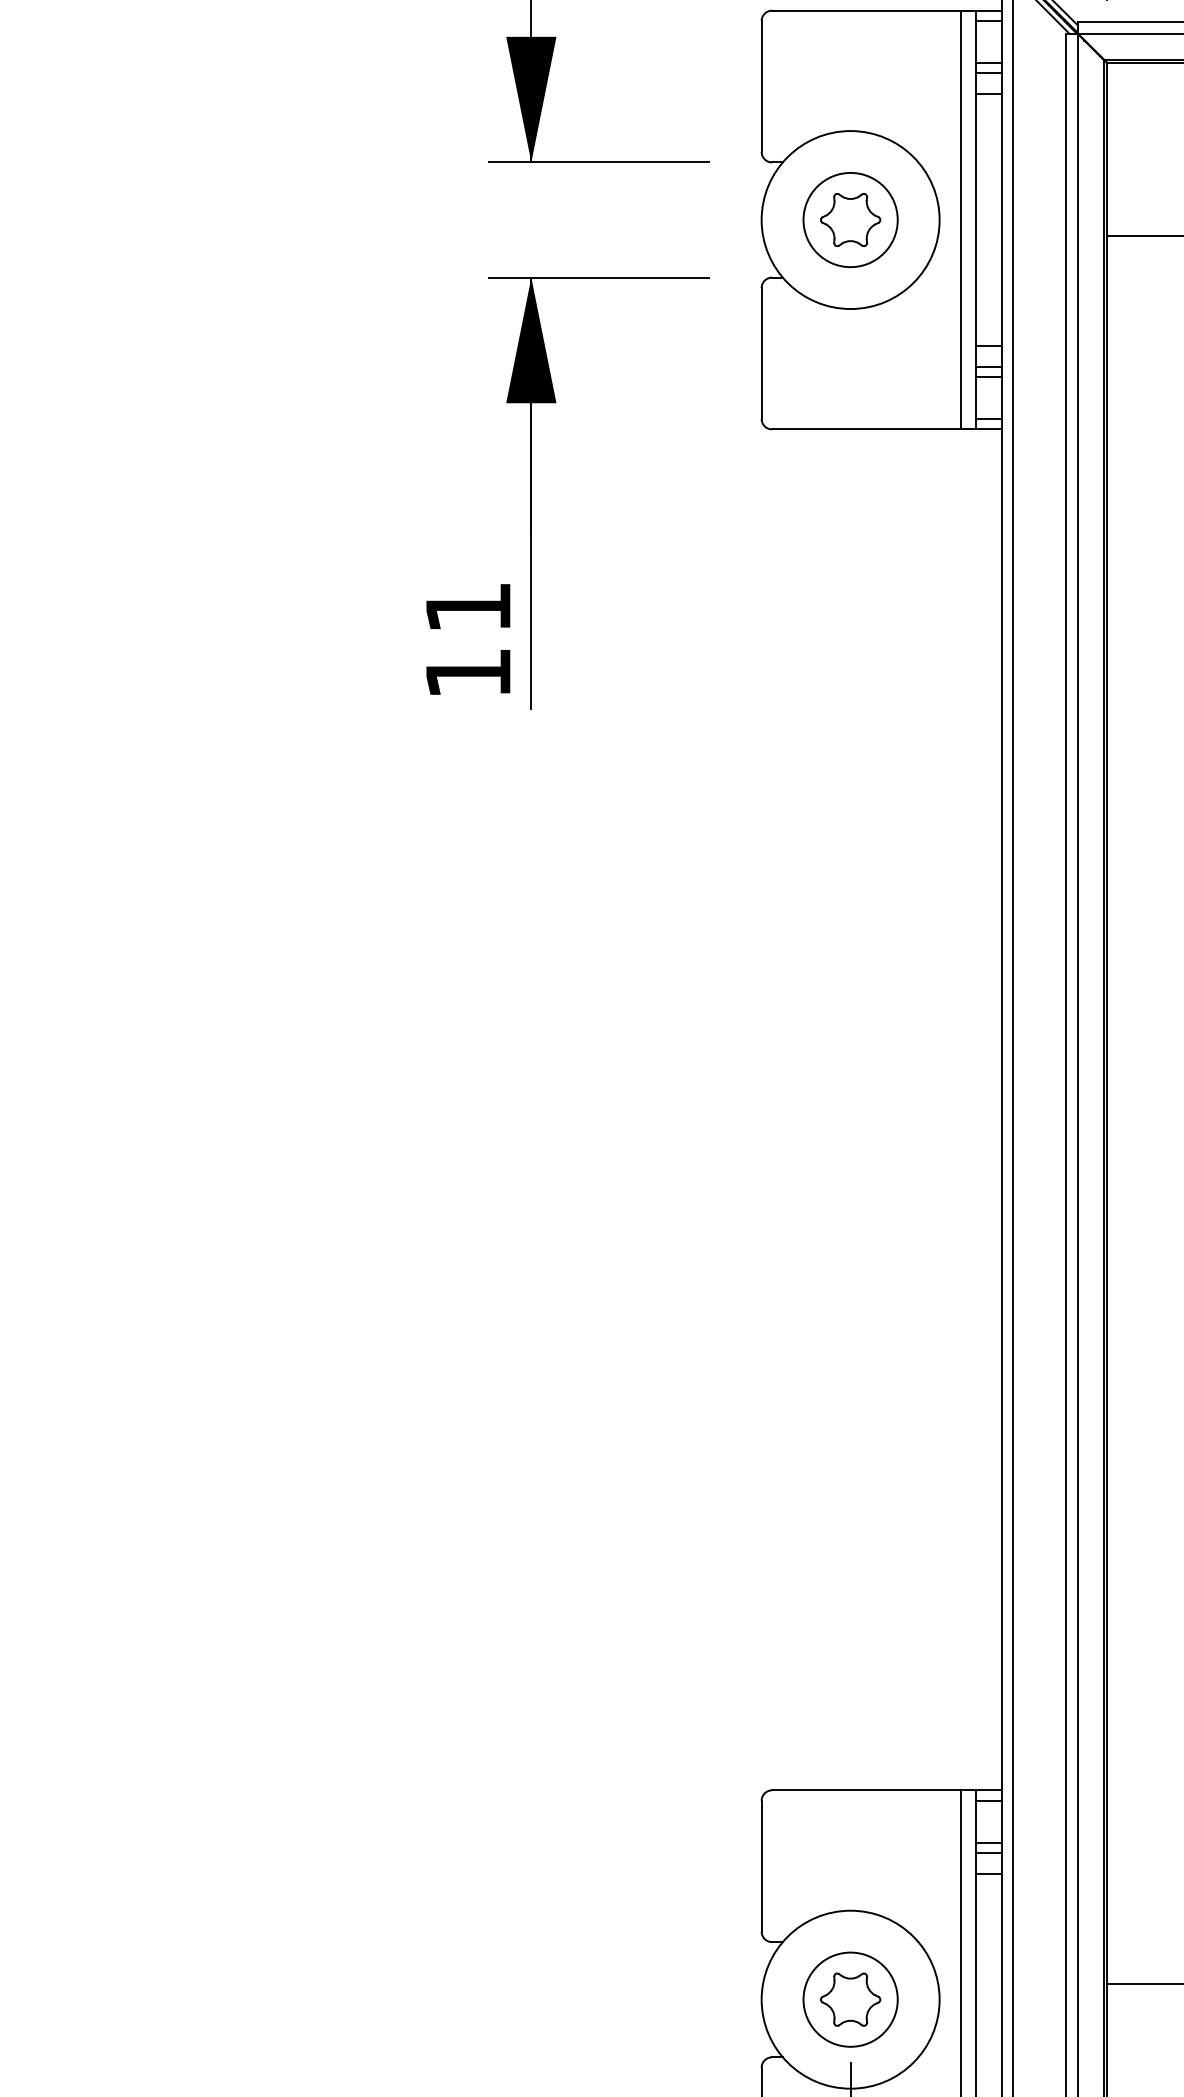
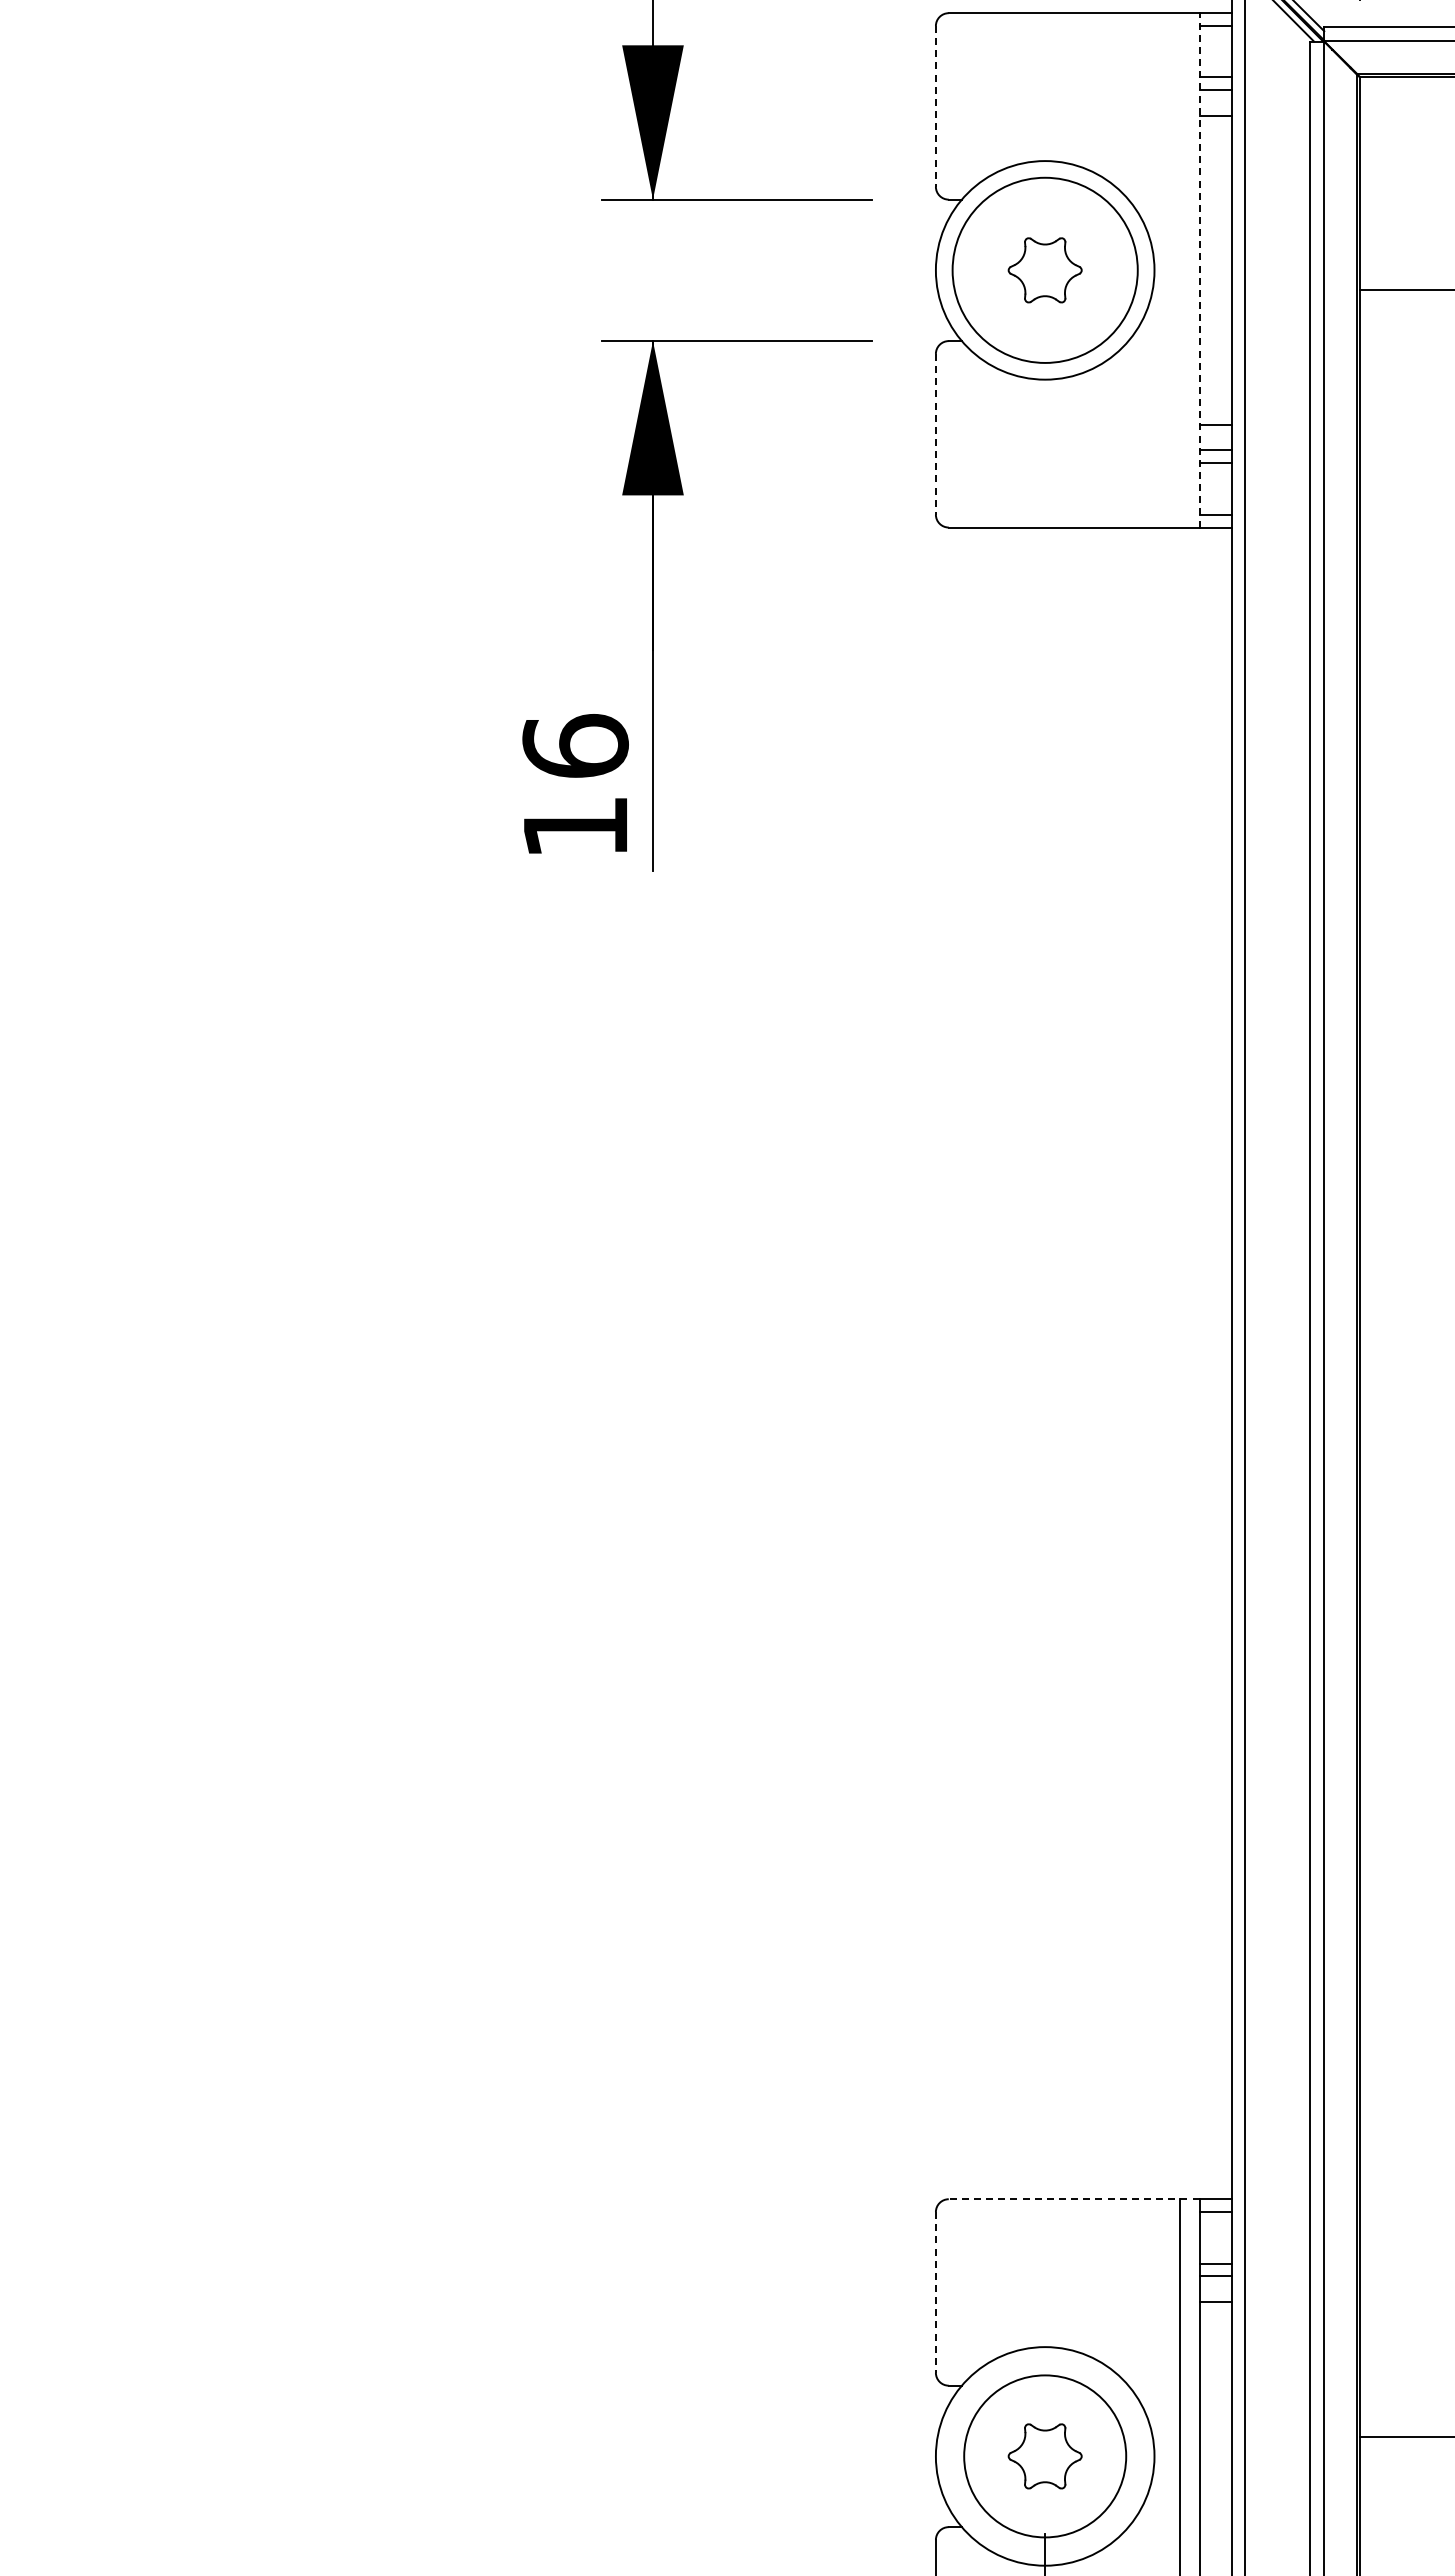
line: (761, 86) -> (935, 106), solid -> dashed
line: (976, 219) -> (1199, 269), solid -> dashed
circle: (850, 220) -> (1045, 270), size x1.6
line: (960, 220) -> (1180, 270), removed
line: (761, 353) -> (935, 434), solid -> dashed
text: (468, 606) -> (575, 745), 11 -> 16
line: (873, 1790) -> (1073, 2199), solid -> dashed
line: (761, 1866) -> (935, 2292), solid -> dashed
circle: (850, 1999) -> (1045, 2456), size x1.4

